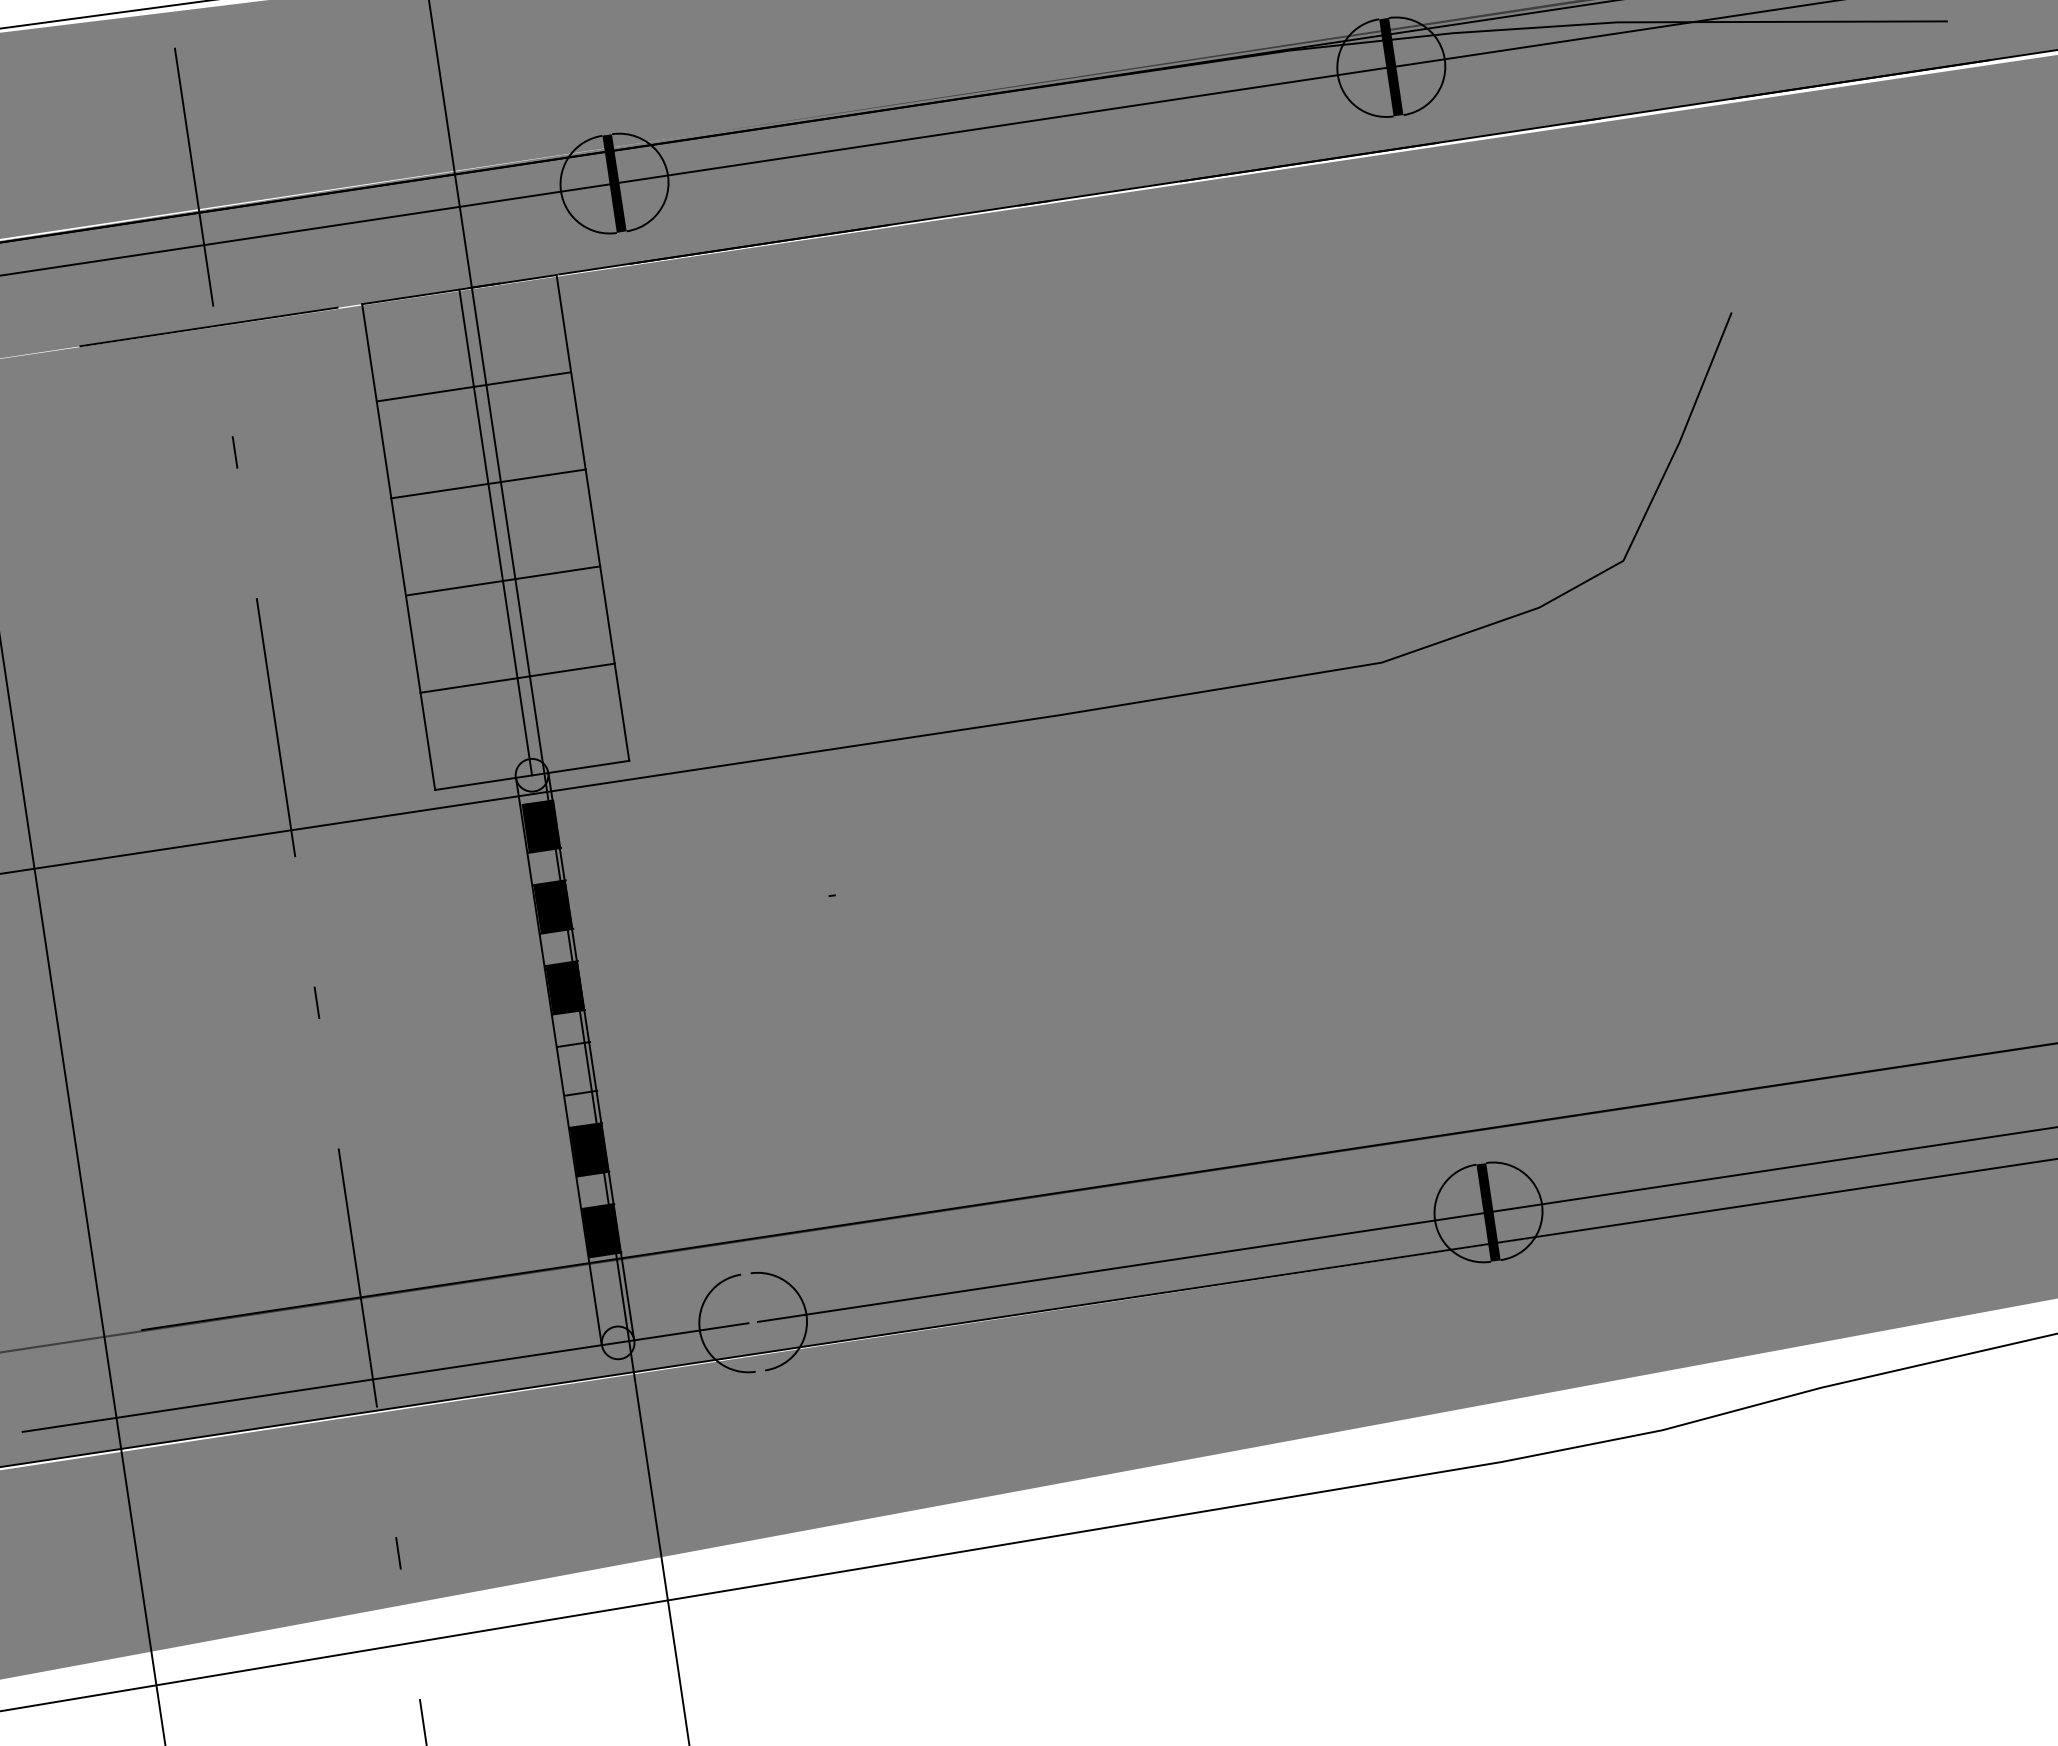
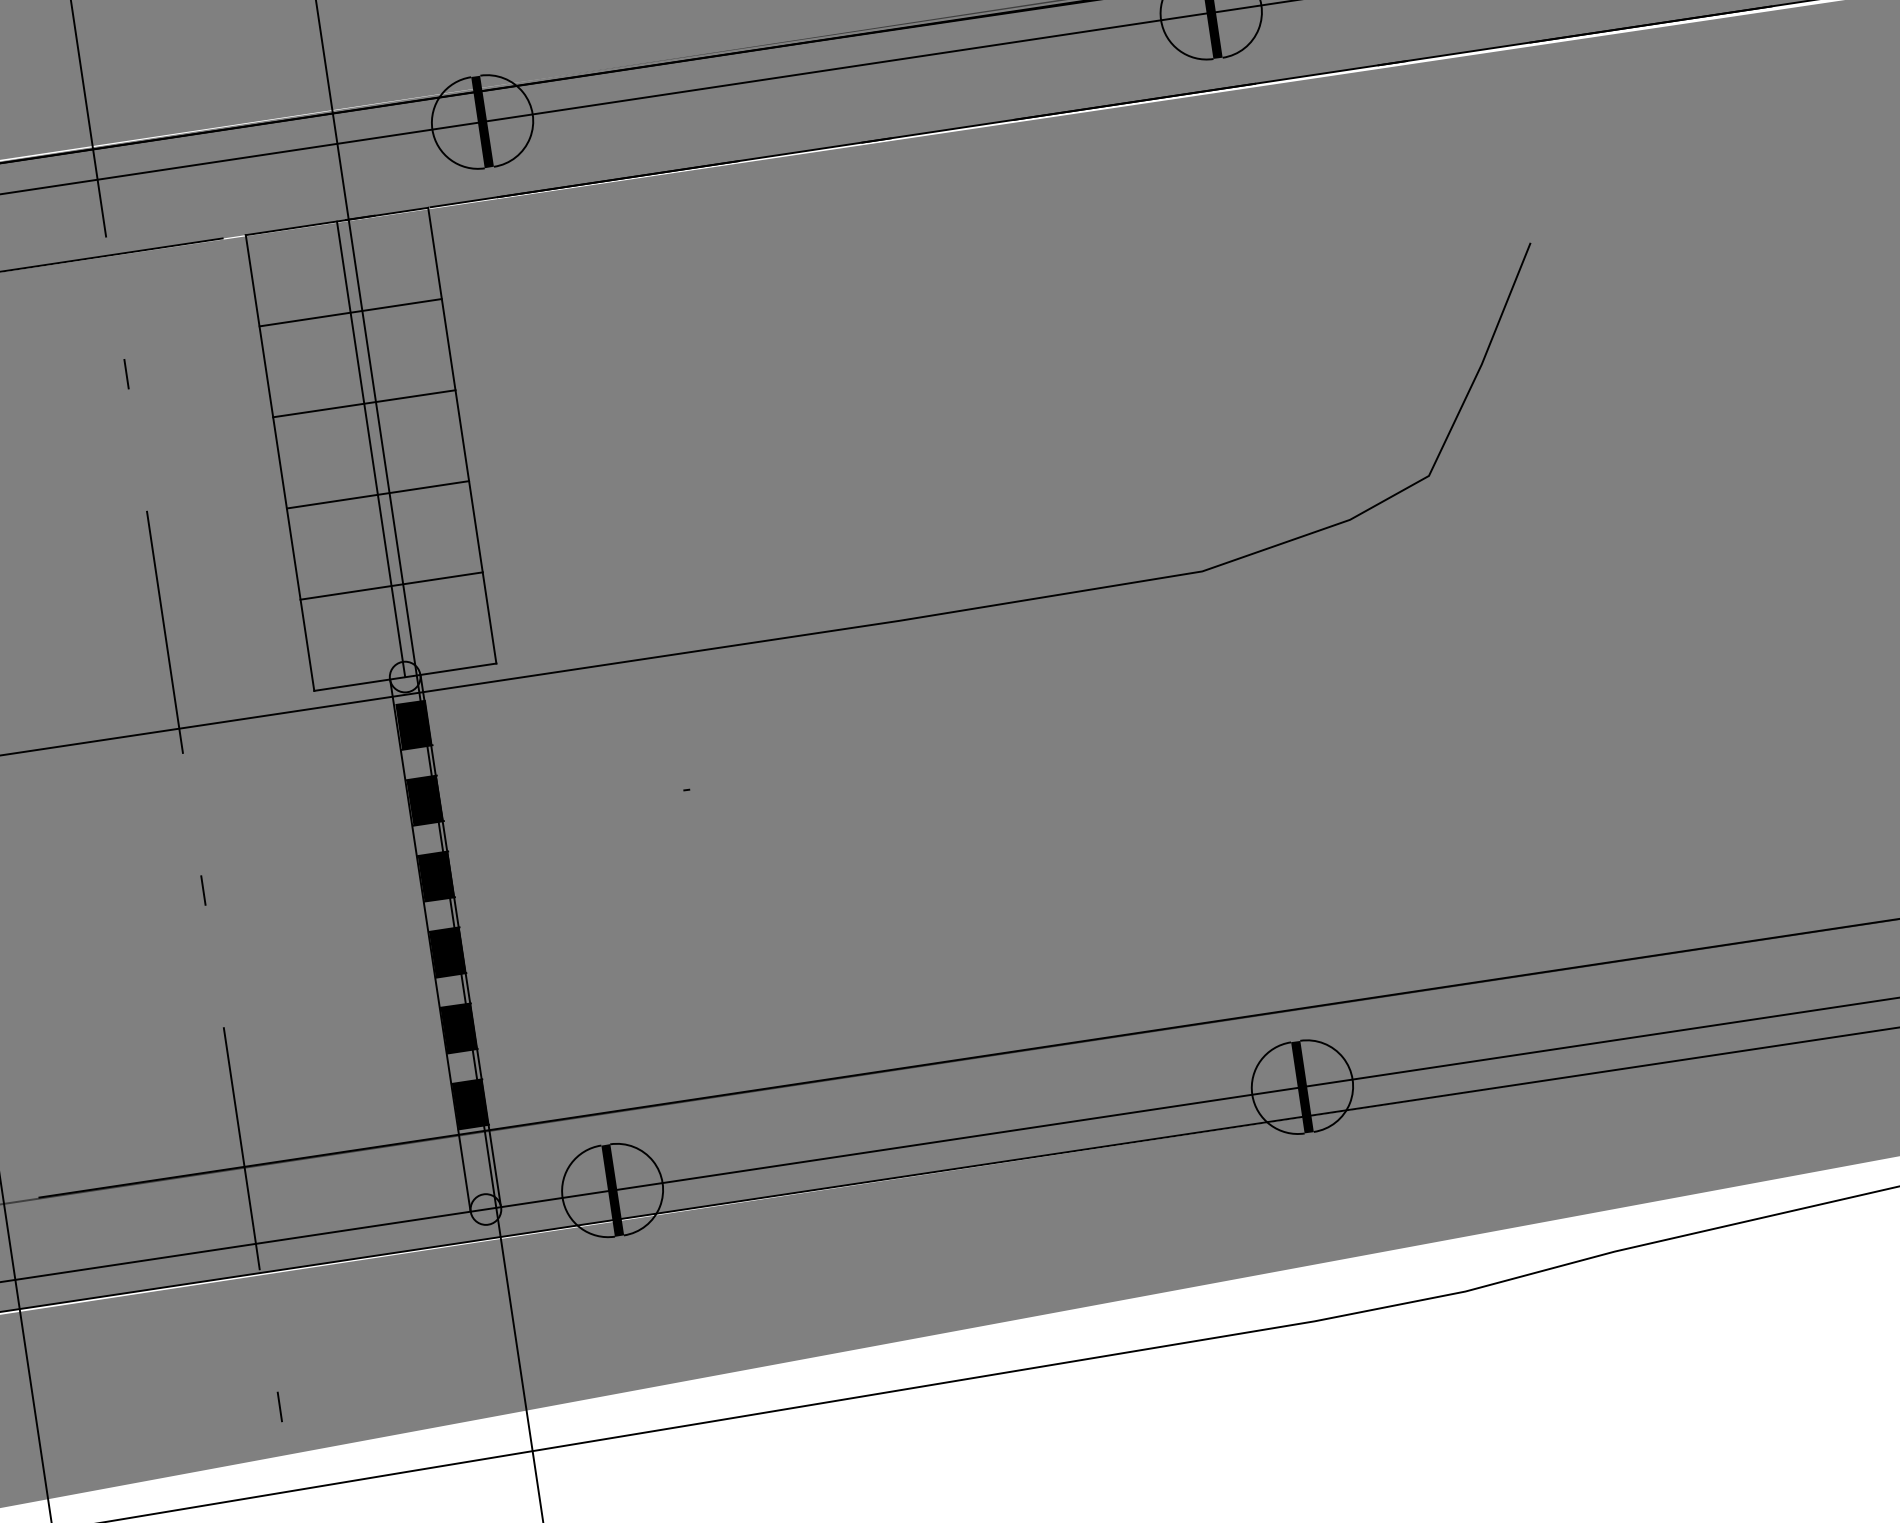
fill: (577, 1068) -> (447, 952), added
fill: (753, 1322) -> (612, 1190), added

